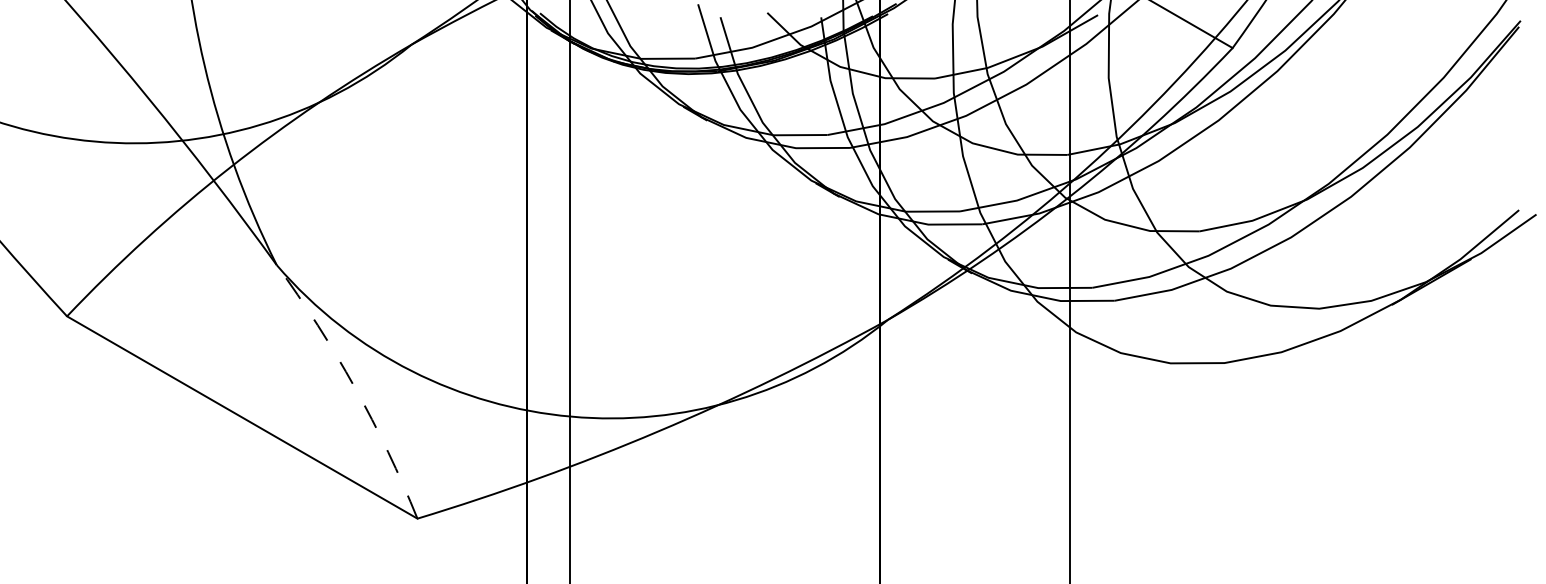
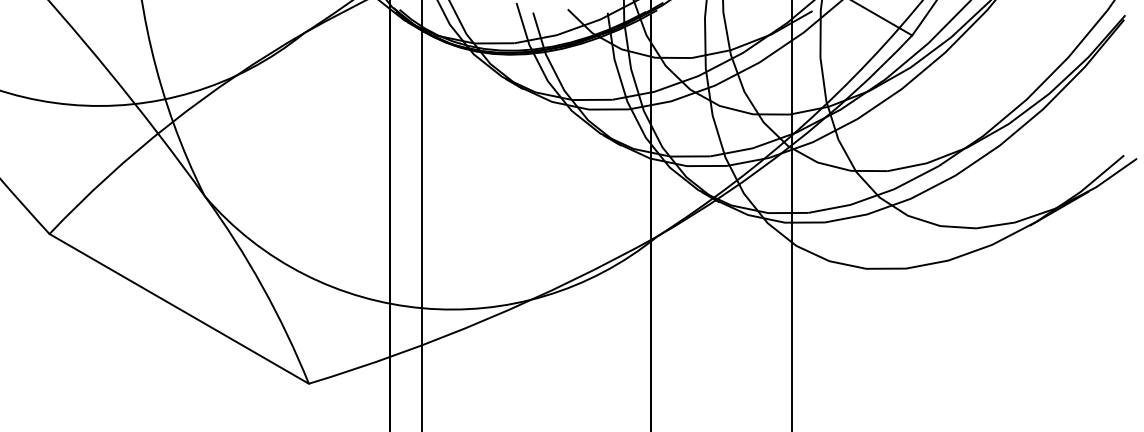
arc: (354, 387) -> (262, 286), dashed -> solid

